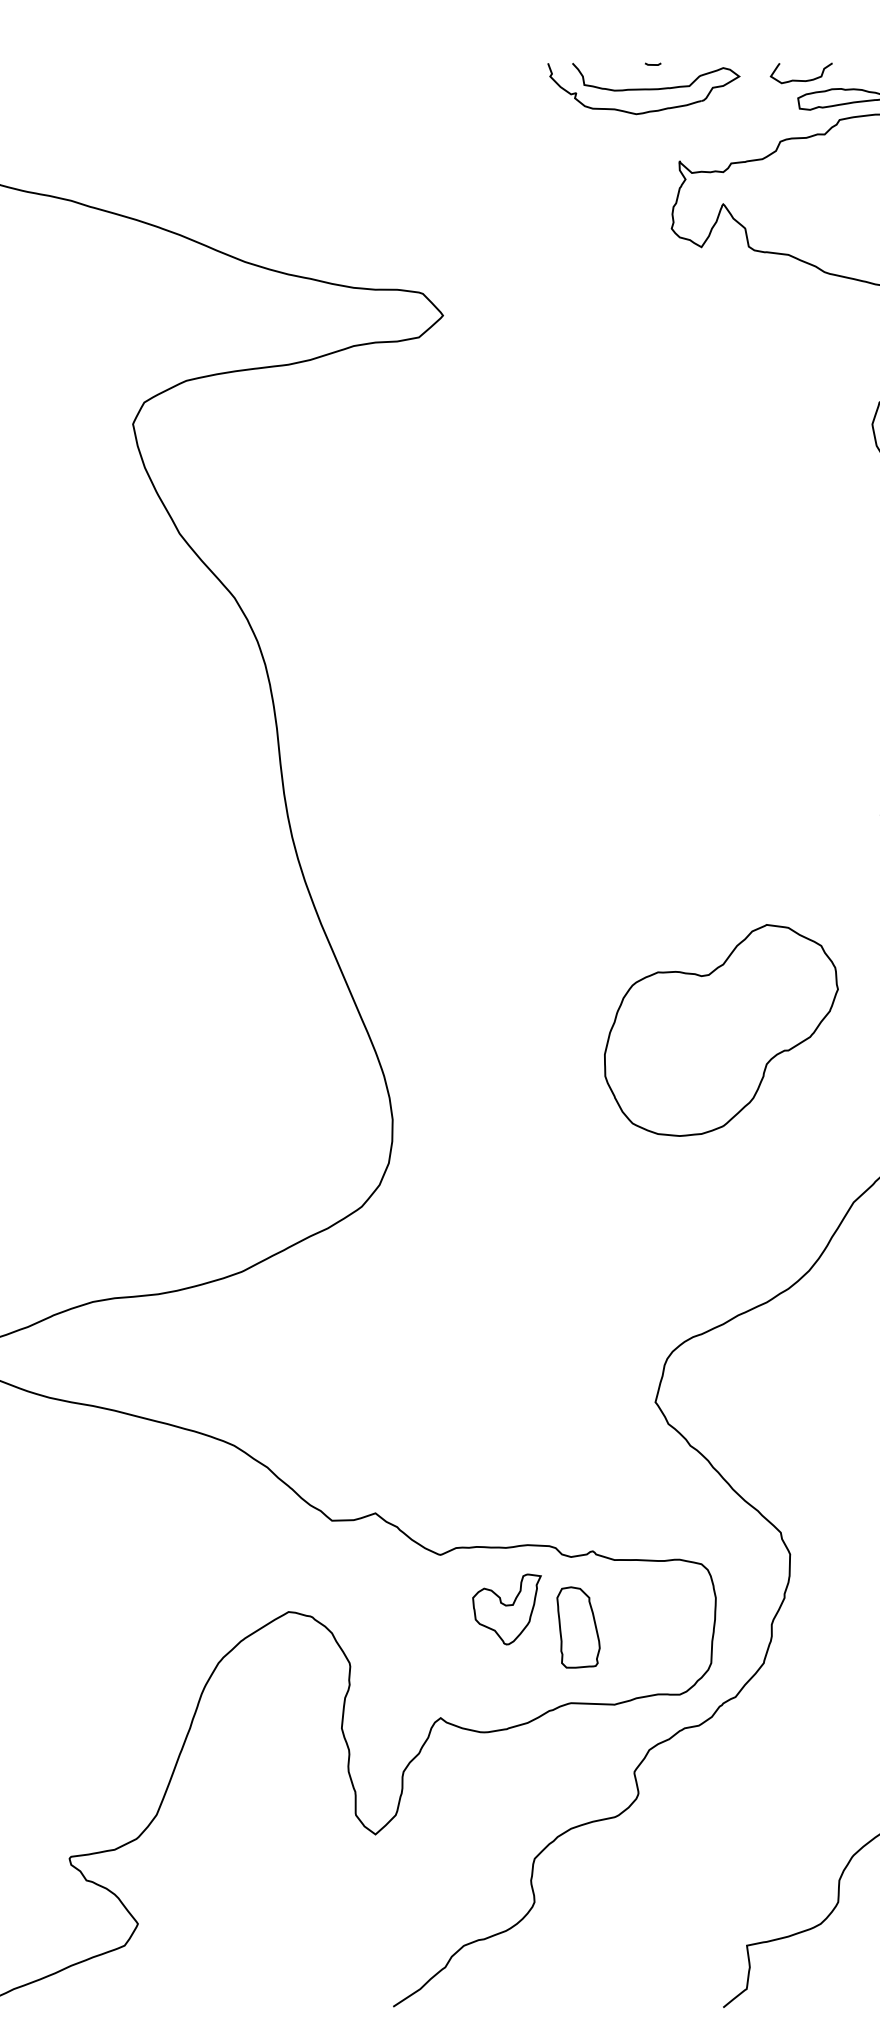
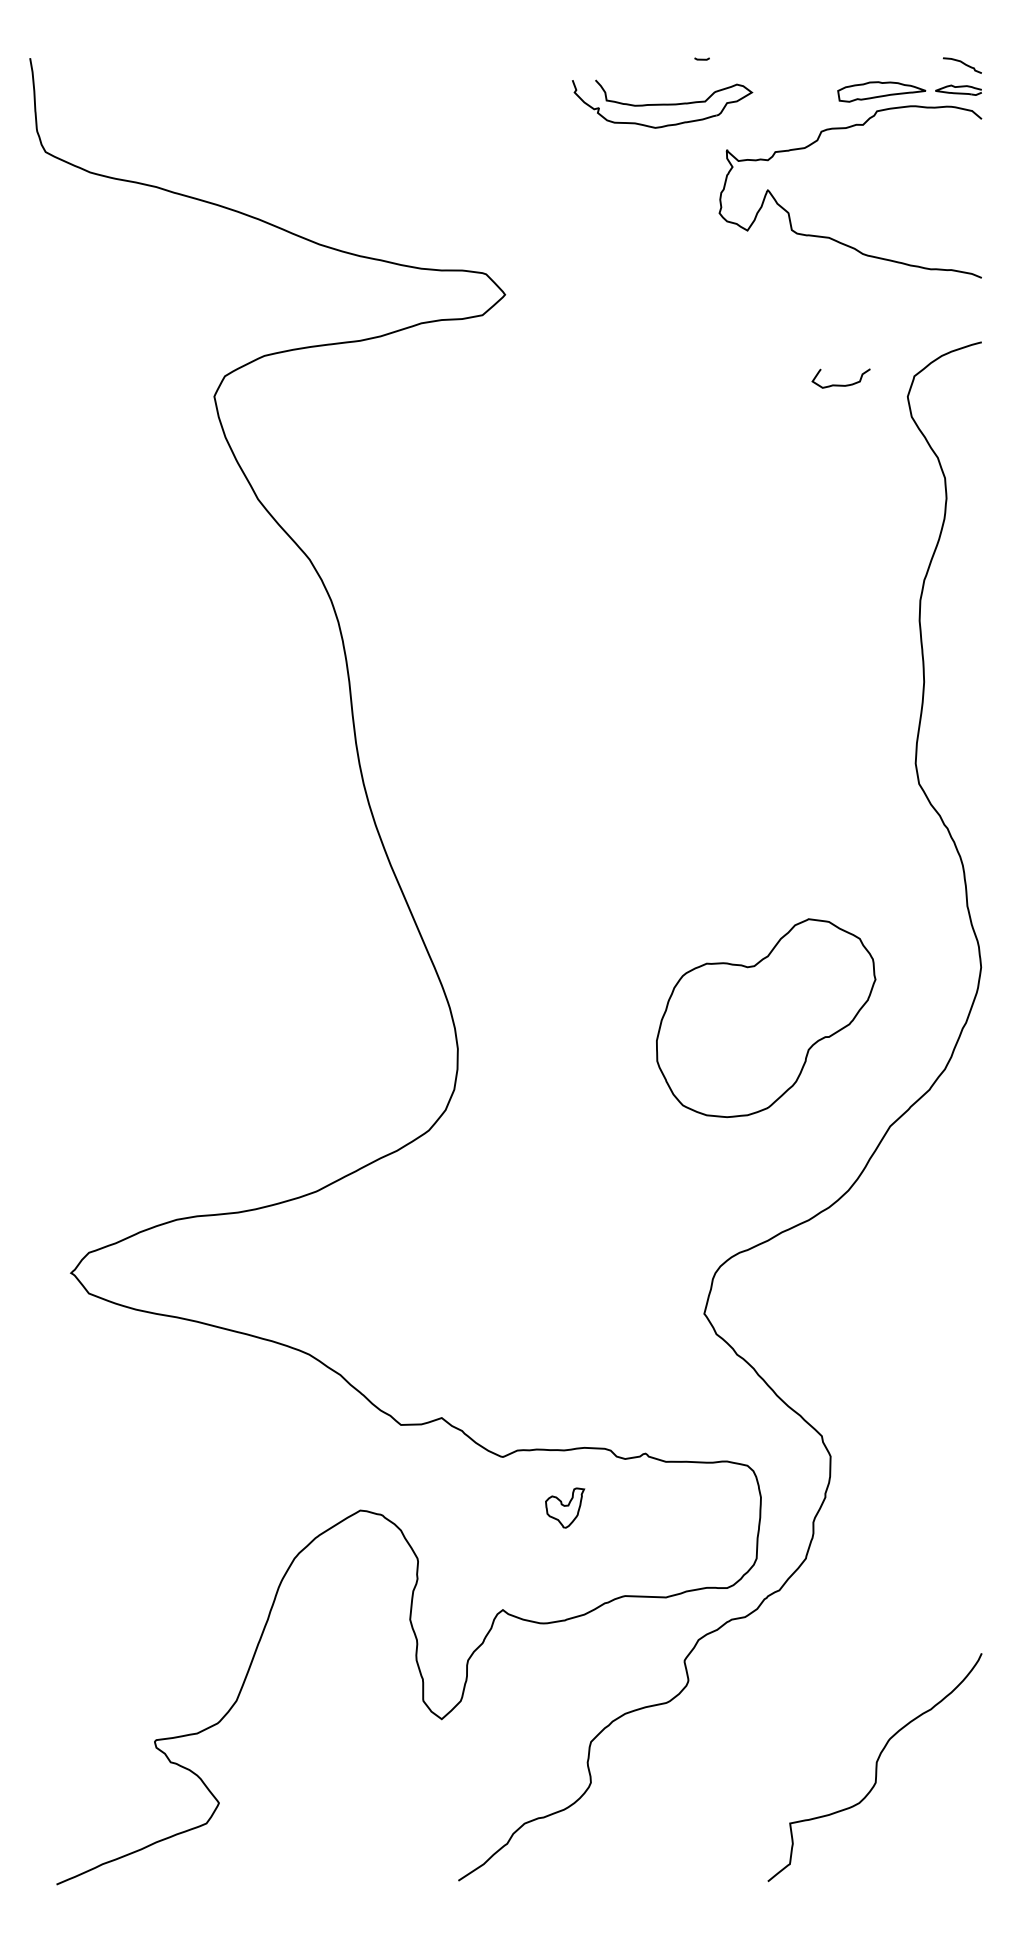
curve: (800, 79) -> (840, 384), moved
part: (643, 88) -> (662, 103), moved
part: (721, 1030) -> (766, 1018), moved
part: (506, 1608) -> (564, 1507), size x0.6
part: (577, 1626) -> (631, 1524), removed

